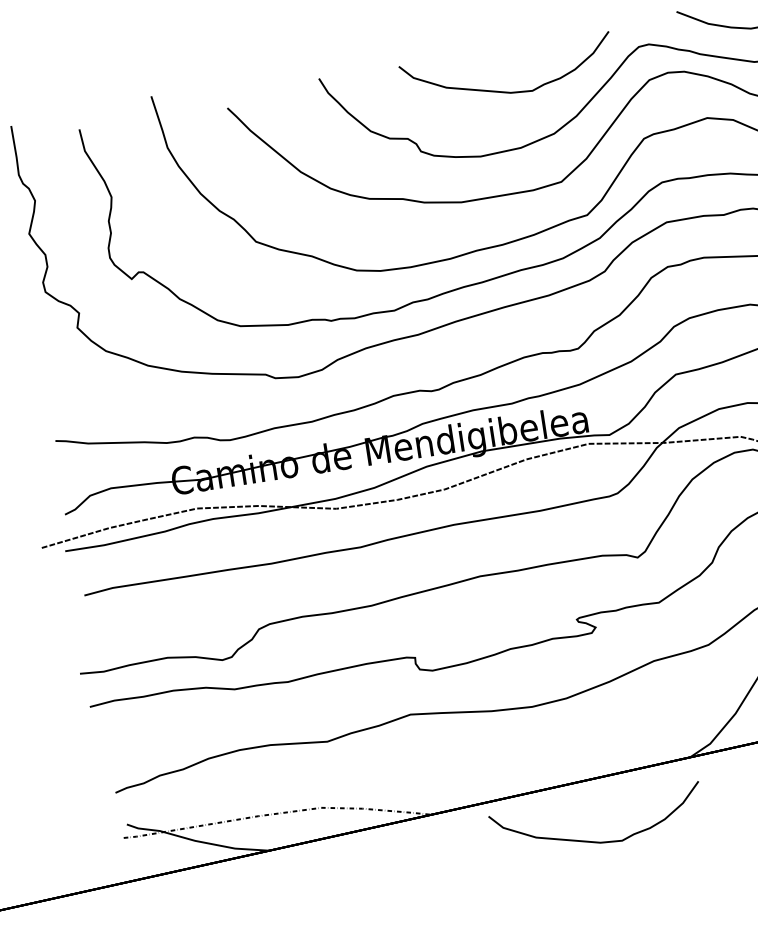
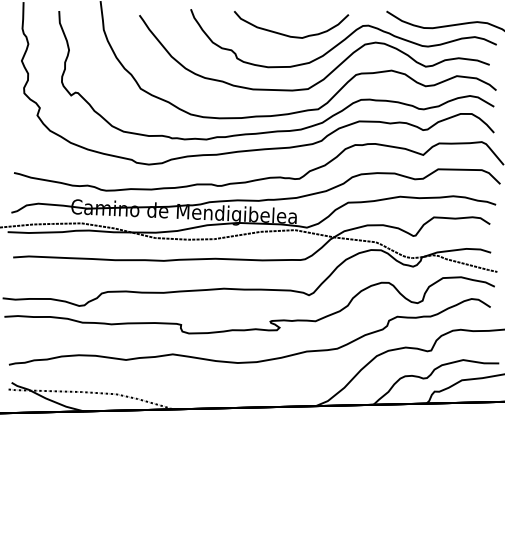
curve: (599, 840) -> (259, 440), removed

